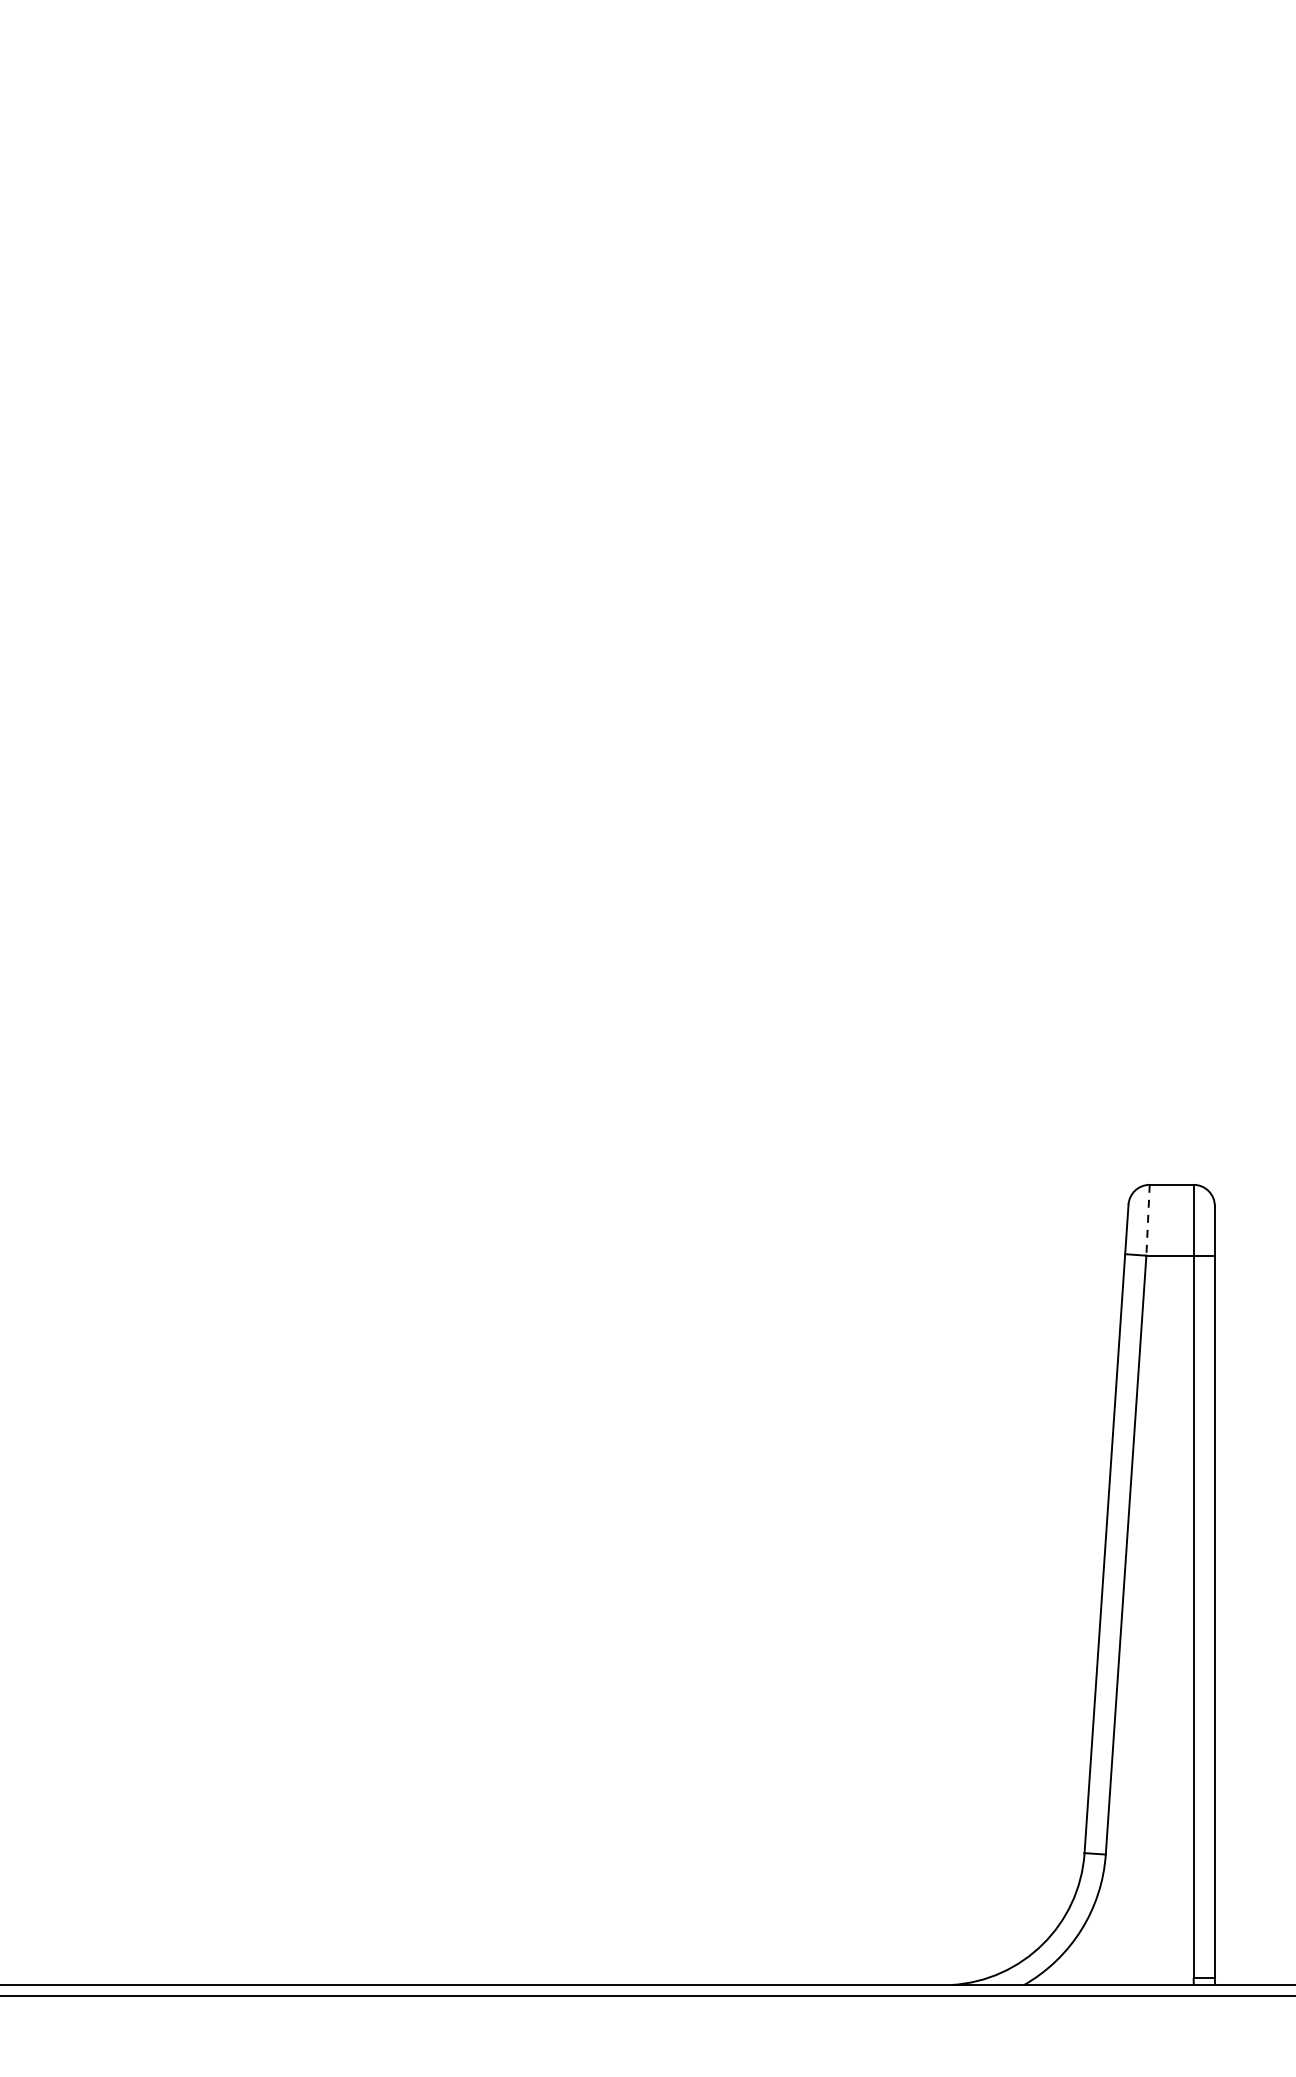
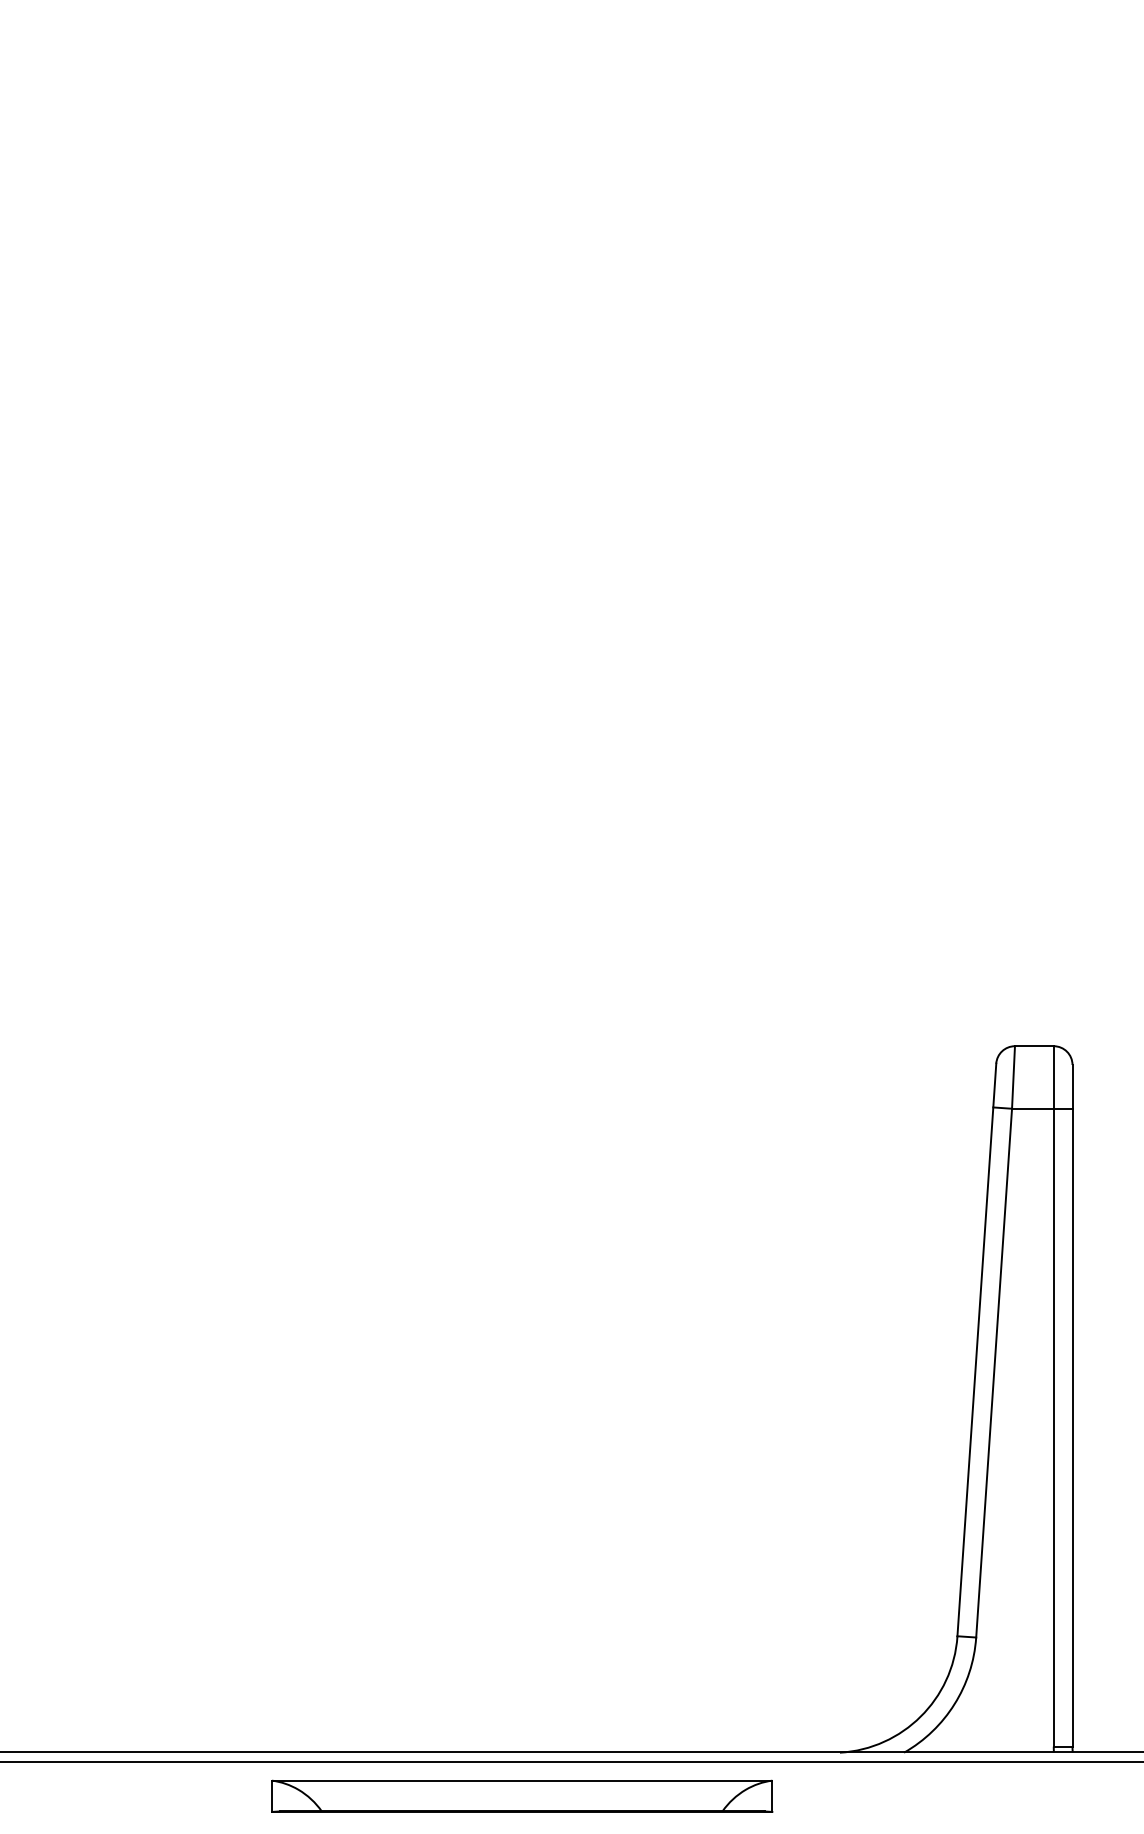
line: (1148, 1220) -> (1013, 1077), dashed -> solid
part: (591, 2033) -> (522, 1795), added

